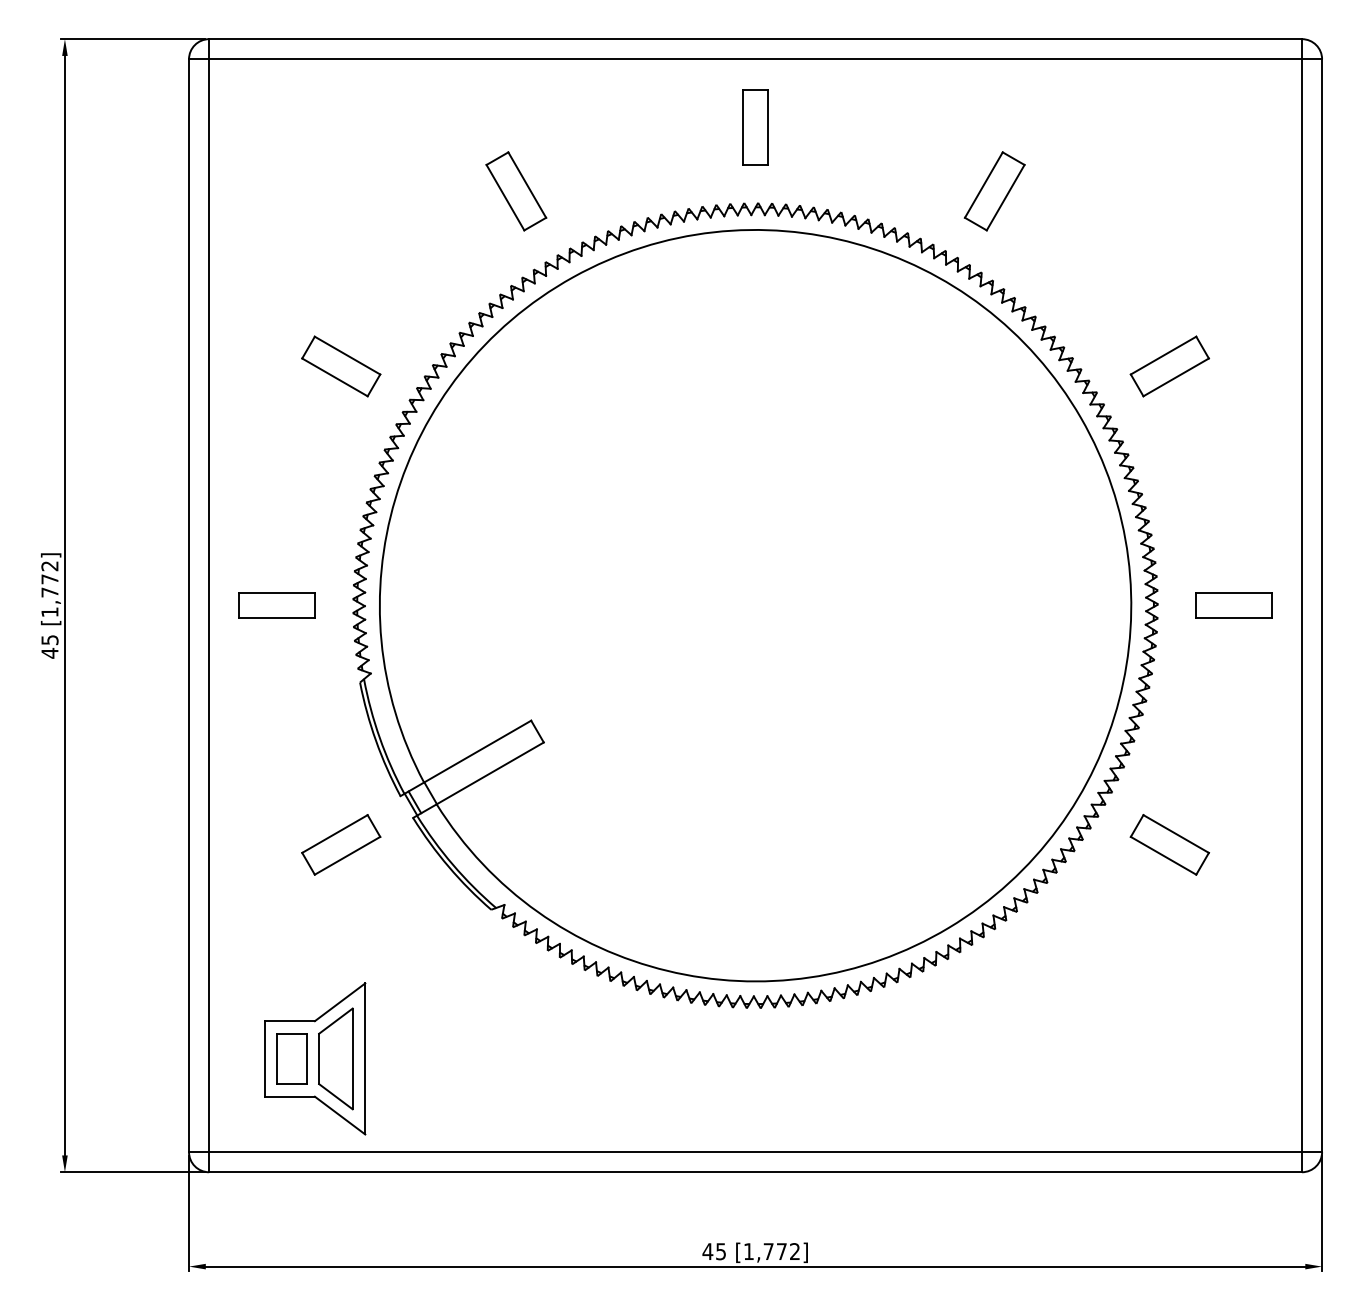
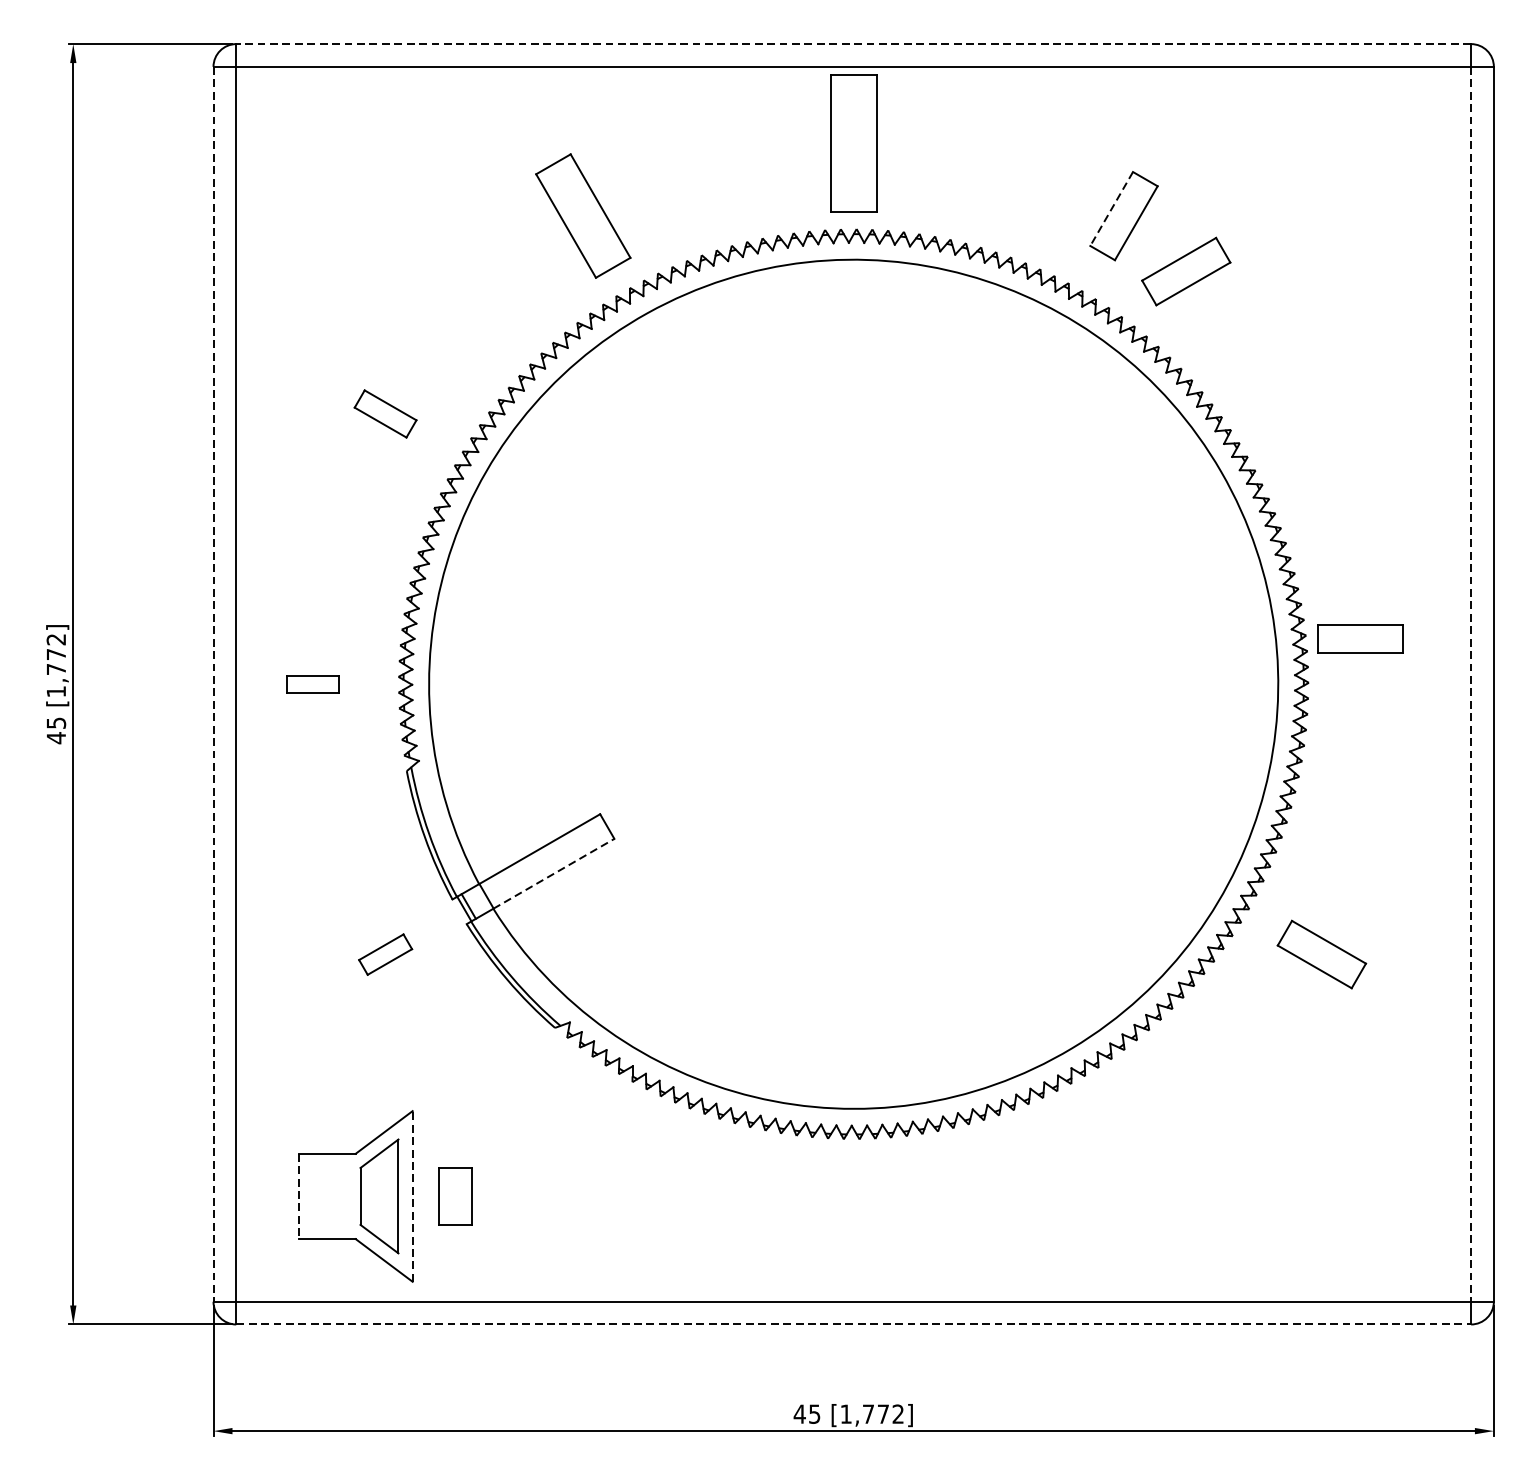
line: (755, 39) -> (853, 44), solid -> dashed
part: (755, 127) -> (853, 143), size x1.6
line: (983, 185) -> (1111, 209), solid -> dashed
part: (516, 191) -> (583, 216), size x1.4
part: (341, 366) -> (385, 413), size x0.7
part: (1169, 366) -> (1185, 271), moved
part: (276, 605) -> (312, 684), size x0.6
part: (1233, 605) -> (1359, 638), moved
line: (189, 606) -> (214, 685), solid -> dashed
line: (1301, 606) -> (1470, 685), solid -> dashed
line: (490, 773) -> (554, 873), solid -> dashed
part: (341, 844) -> (385, 954), size x0.6
line: (264, 1058) -> (298, 1195), solid -> dashed
part: (291, 1058) -> (454, 1195), moved
line: (365, 1058) -> (412, 1195), solid -> dashed
line: (756, 1172) -> (854, 1324), solid -> dashed

